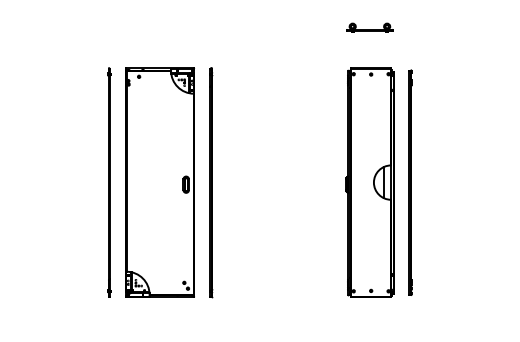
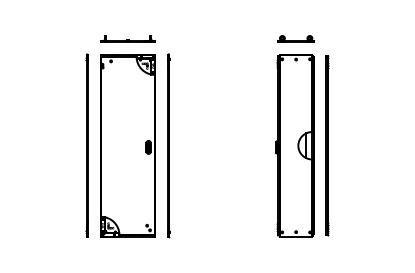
part: (370, 26) -> (296, 38), moved
part: (159, 48) -> (127, 38), added

